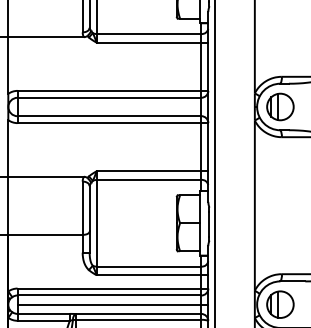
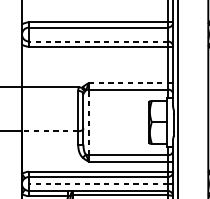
line: (109, 116) -> (98, 41), solid -> dashed
line: (149, 171) -> (128, 83), solid -> dashed
line: (96, 222) -> (88, 121), solid -> dashed
line: (45, 234) -> (50, 130), solid -> dashed
line: (109, 304) -> (98, 183), solid -> dashed

